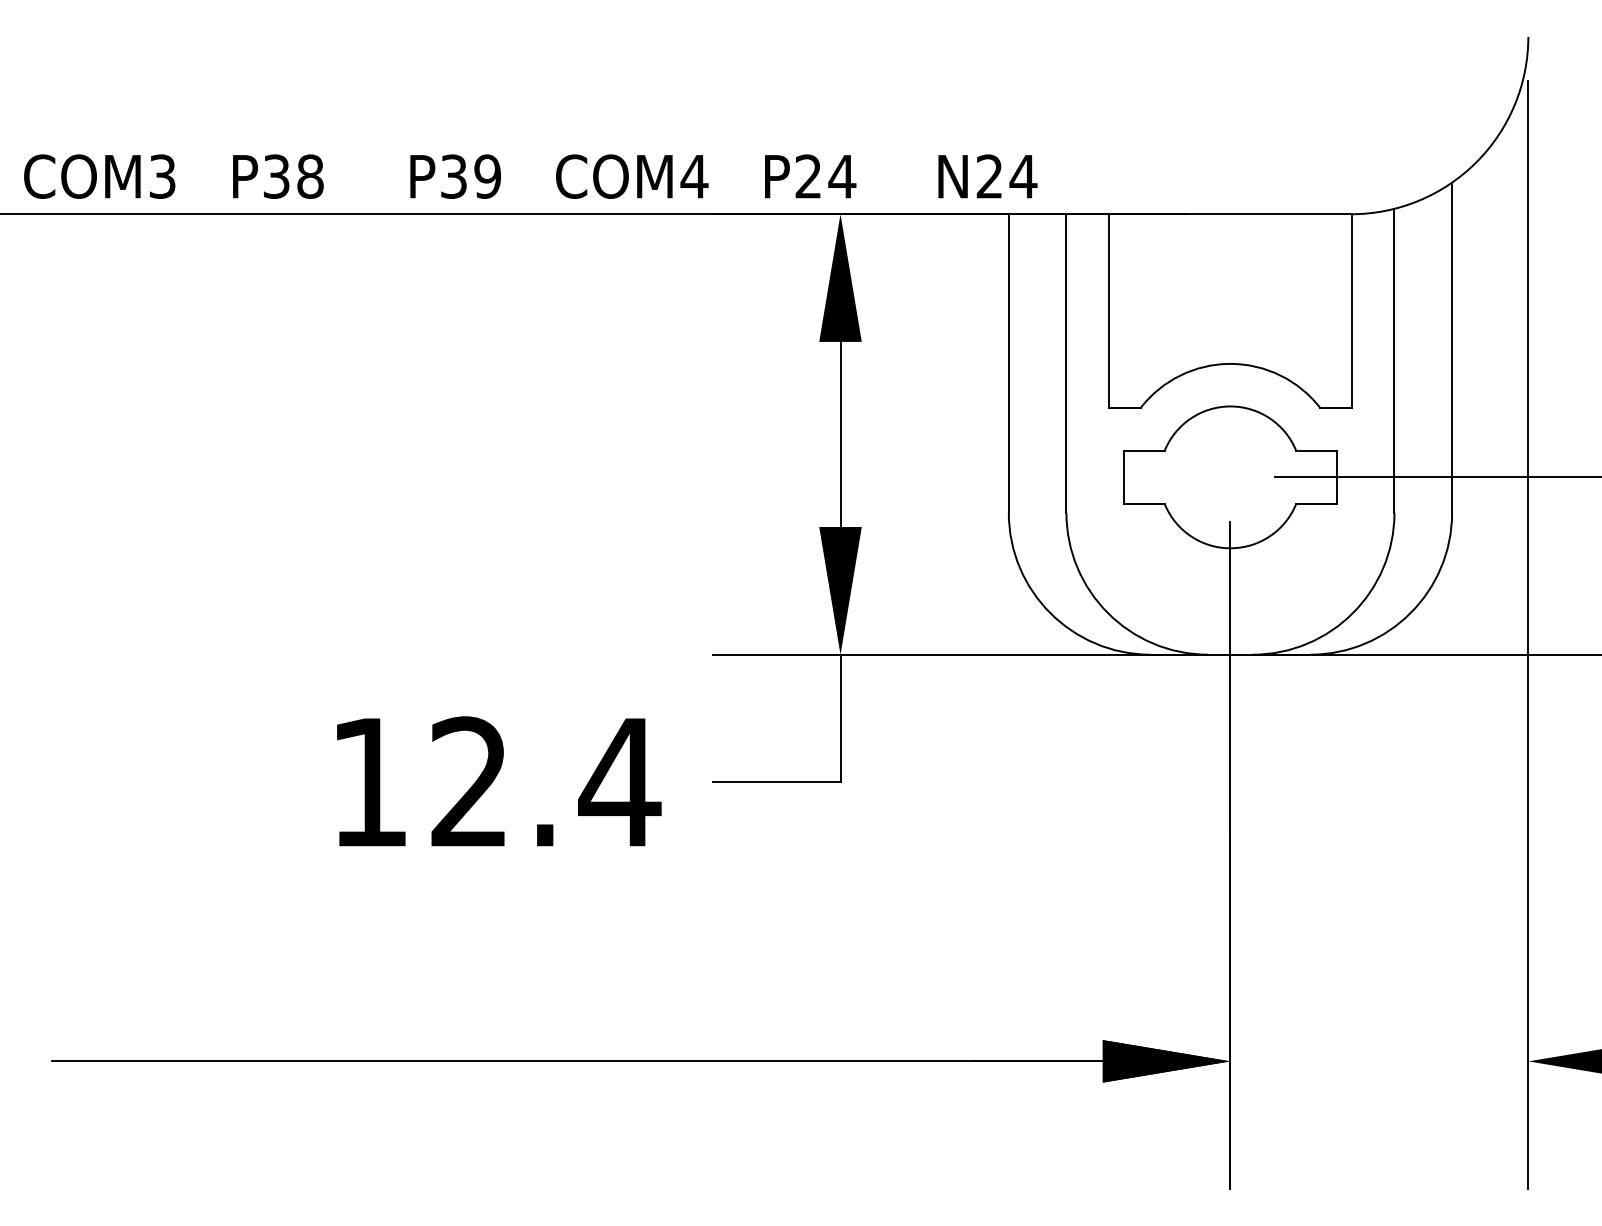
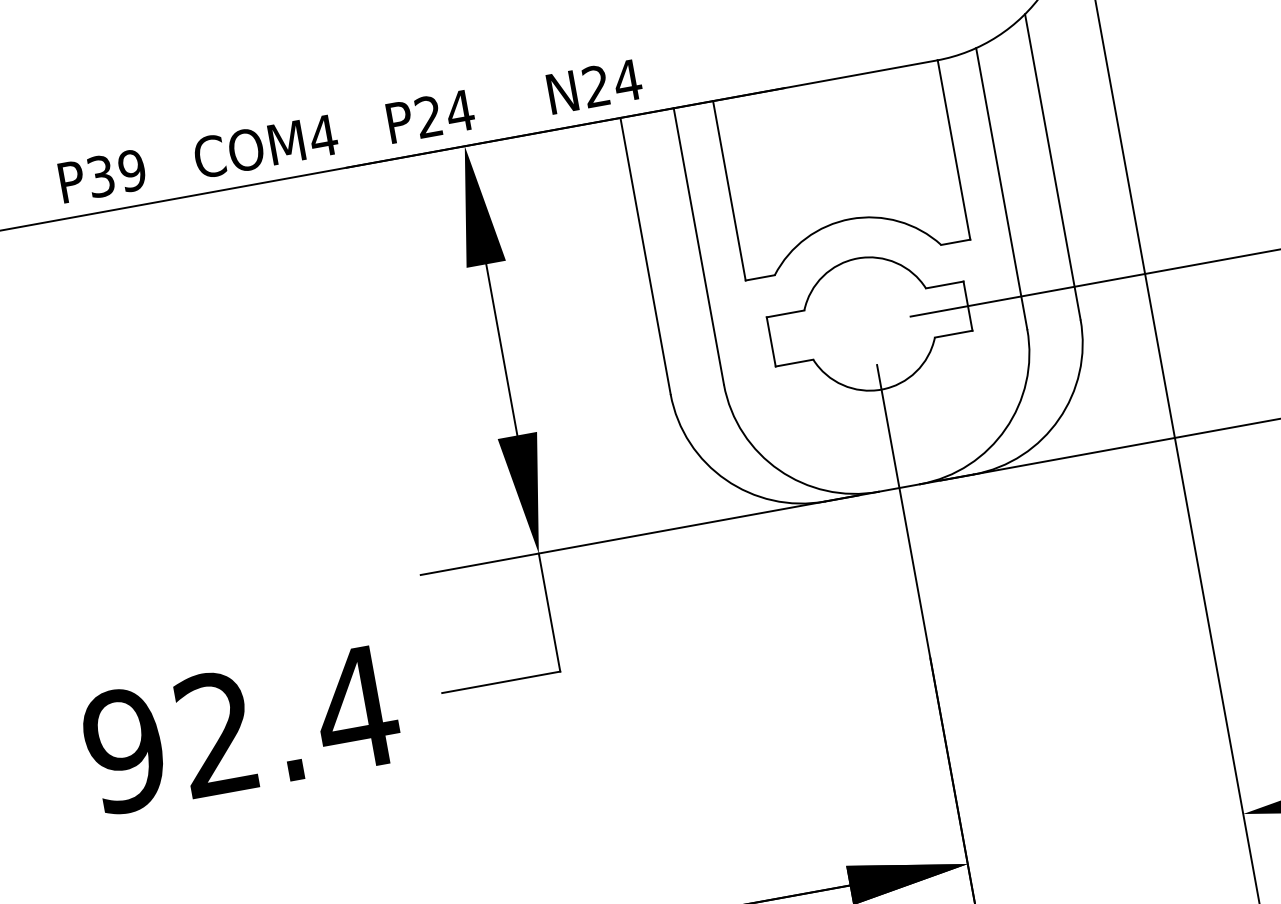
text: (368, 782) -> (123, 751), 12.4 -> 92.4

